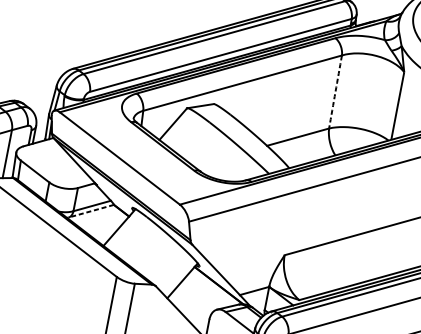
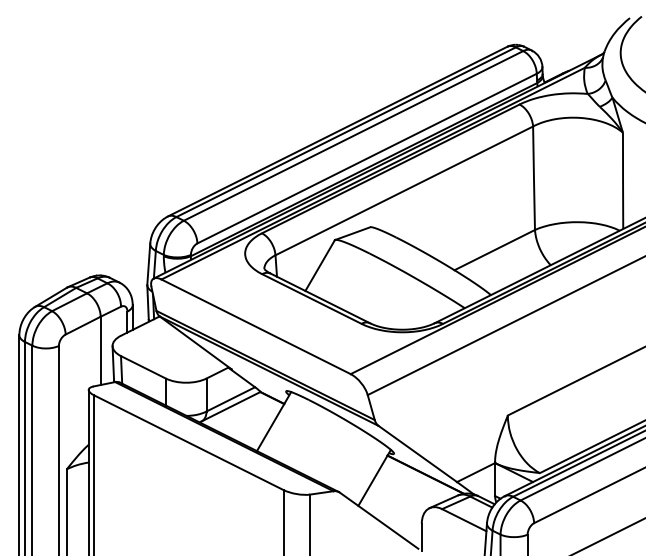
arc: (335, 92) -> (533, 178), dashed -> solid
line: (90, 210) -> (230, 406), dashed -> solid

